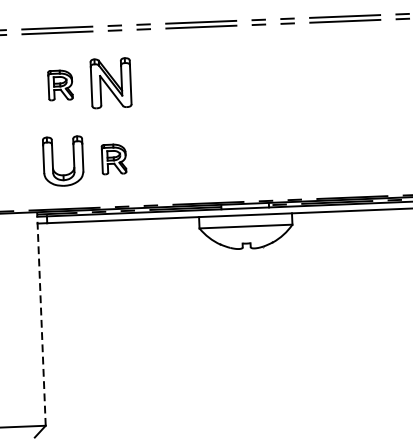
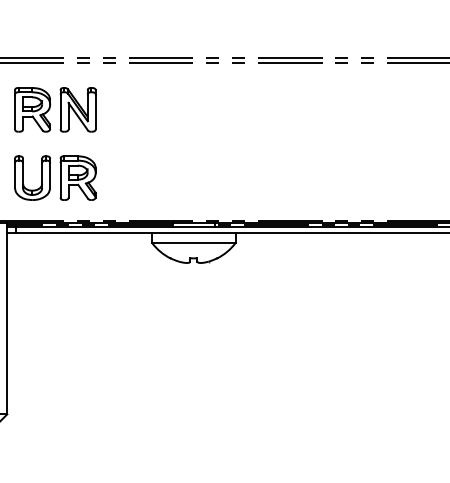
part: (60, 84) -> (32, 109), size x1.67
part: (113, 158) -> (77, 177), size x1.67
line: (41, 318) -> (7, 318), dashed -> solid

